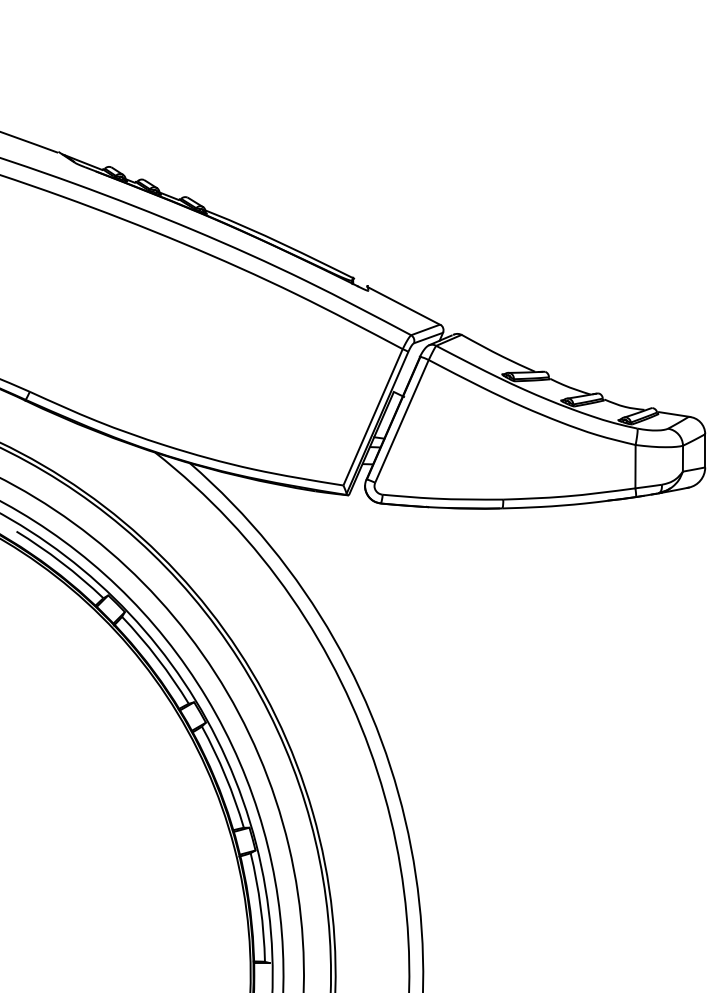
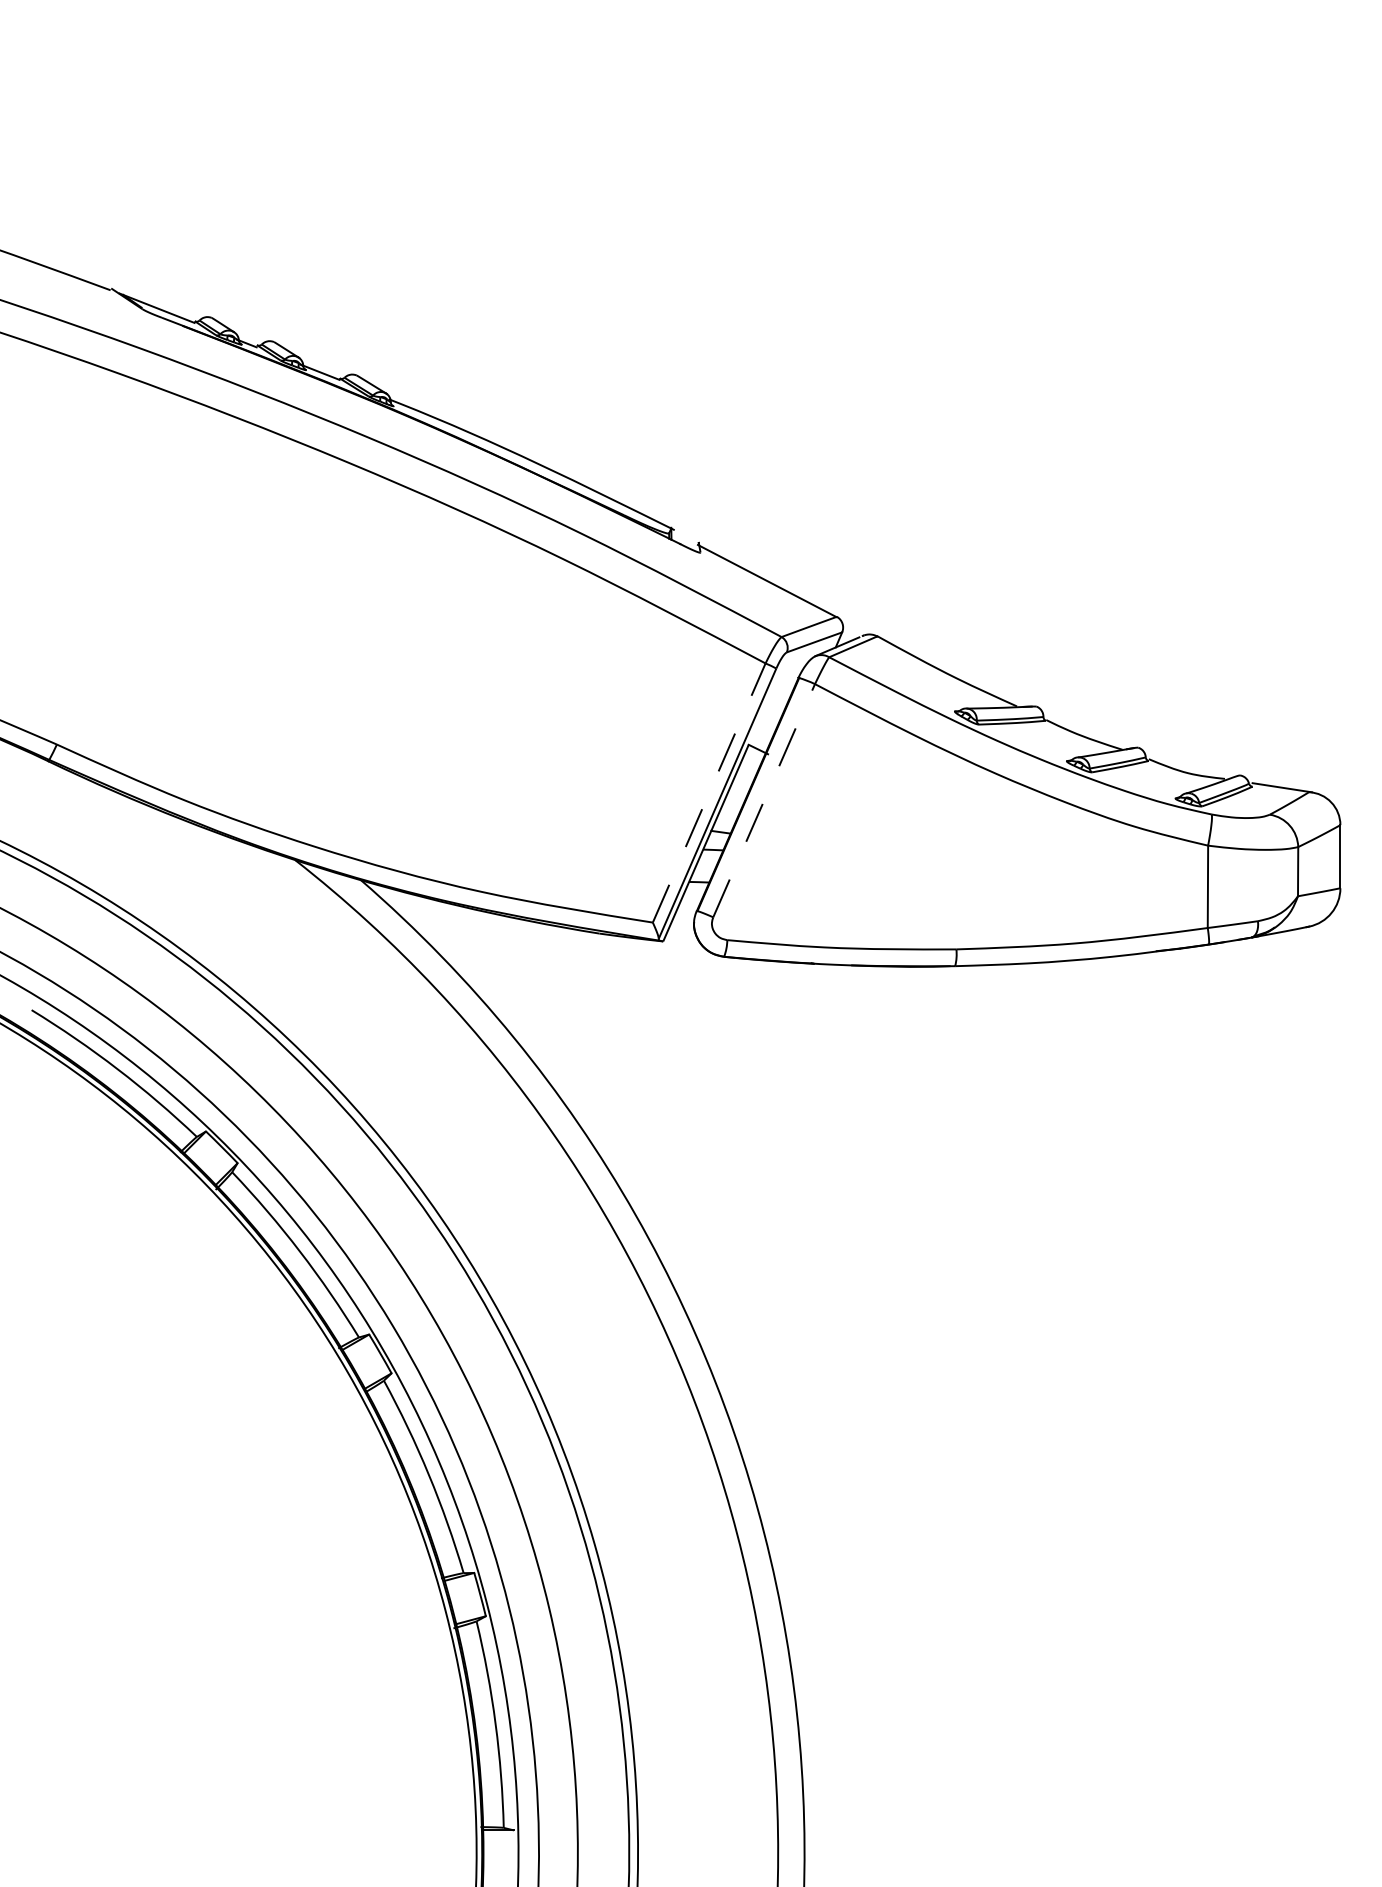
line: (373, 416) -> (710, 791), solid -> dashed
line: (402, 420) -> (765, 799), solid -> dashed

